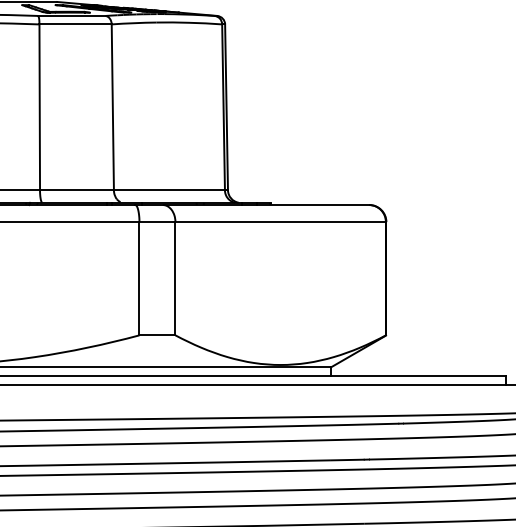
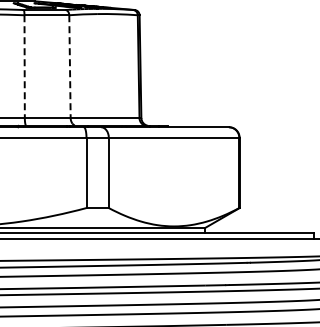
line: (39, 108) -> (24, 67), solid -> dashed
line: (112, 108) -> (69, 67), solid -> dashed

